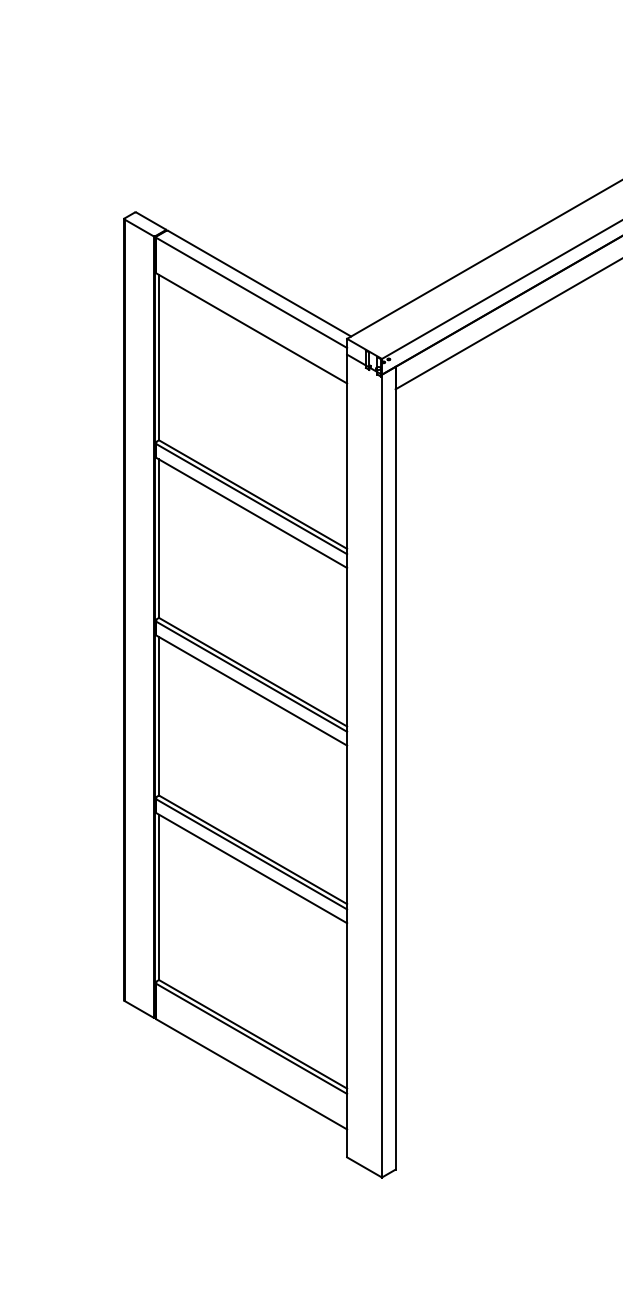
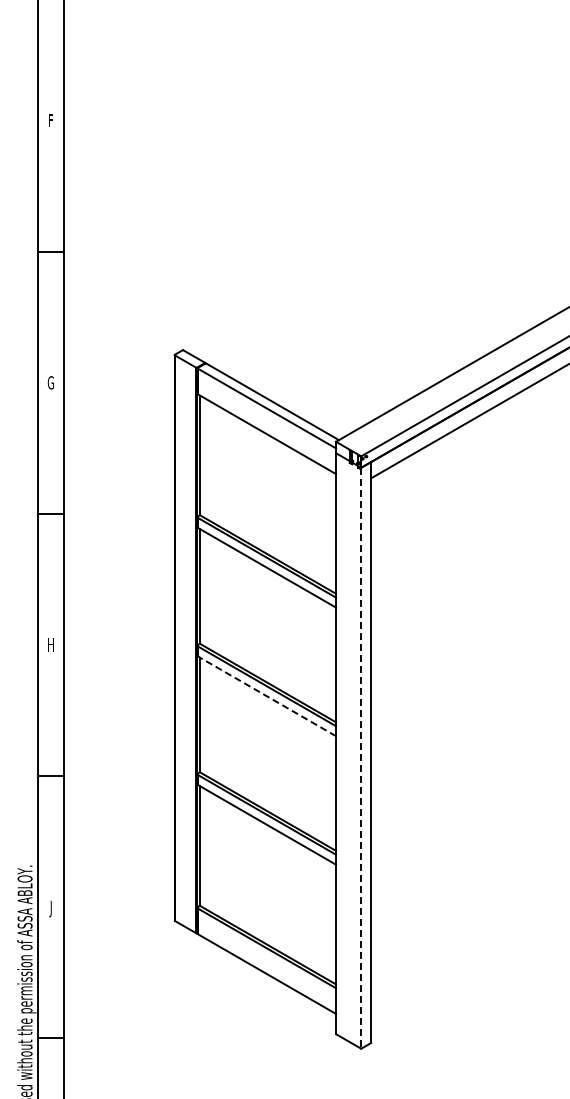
line: (251, 690) -> (266, 696), solid -> dashed
line: (382, 776) -> (361, 758), solid -> dashed

